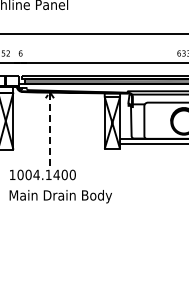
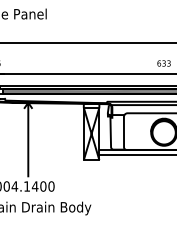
line: (49, 124) -> (27, 135), dashed -> solid

